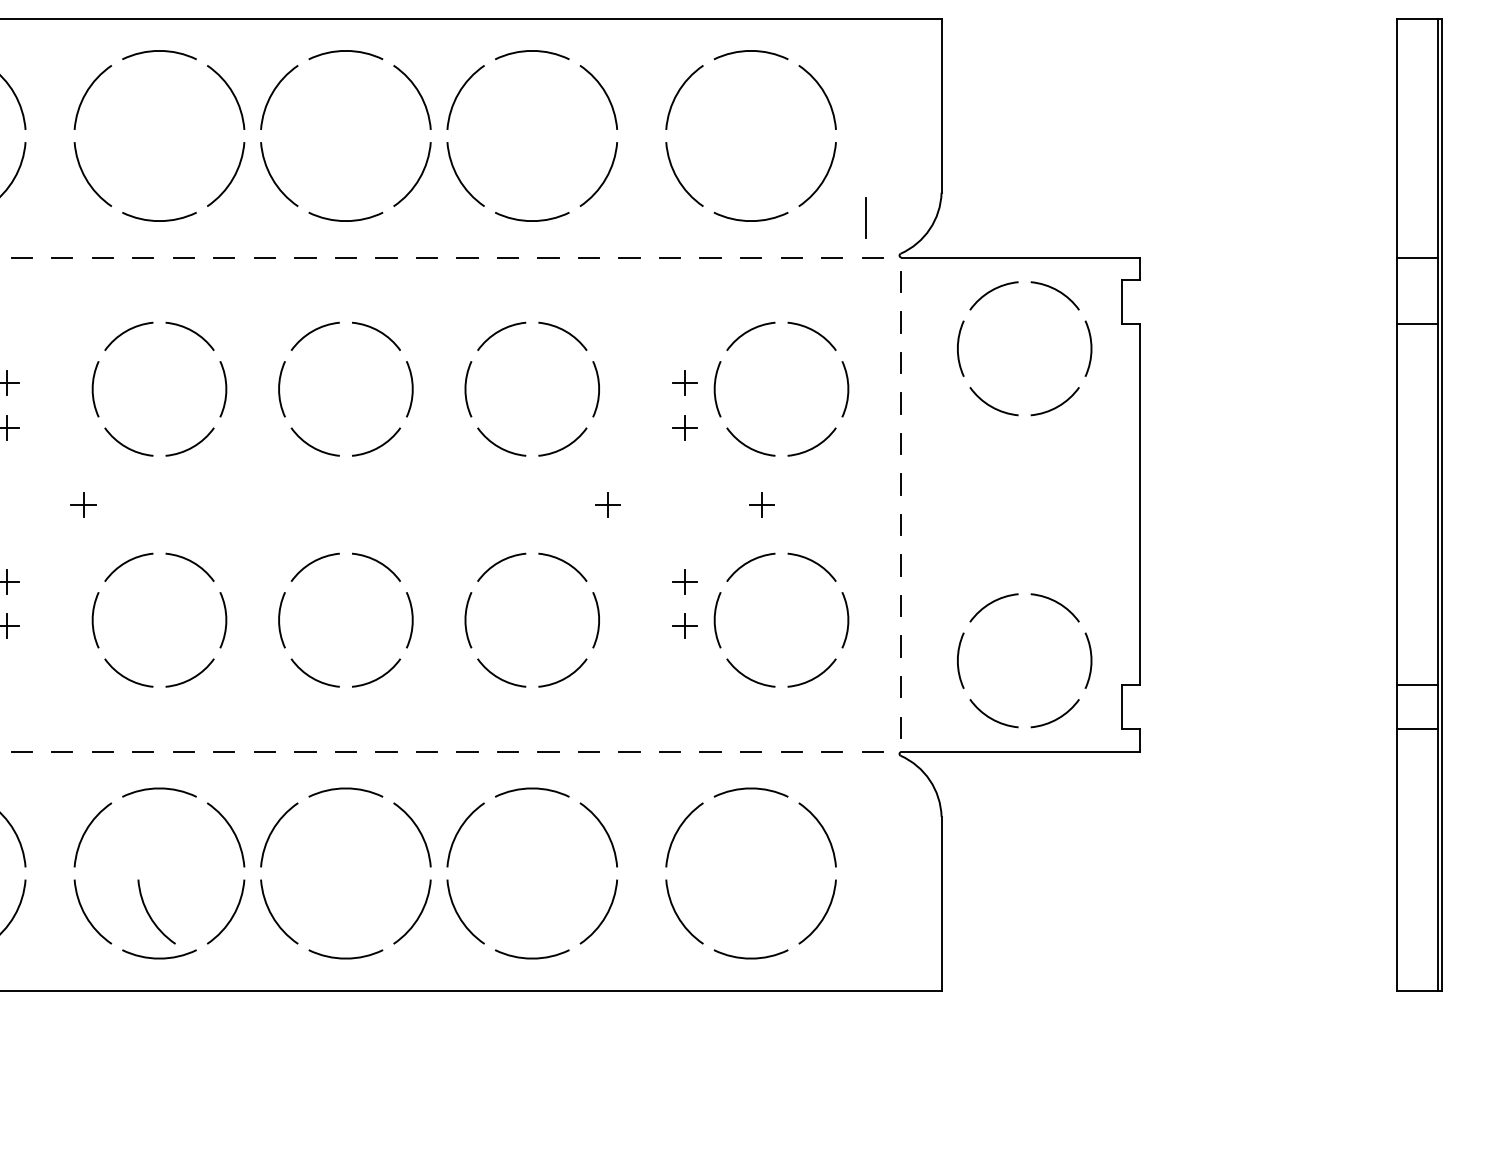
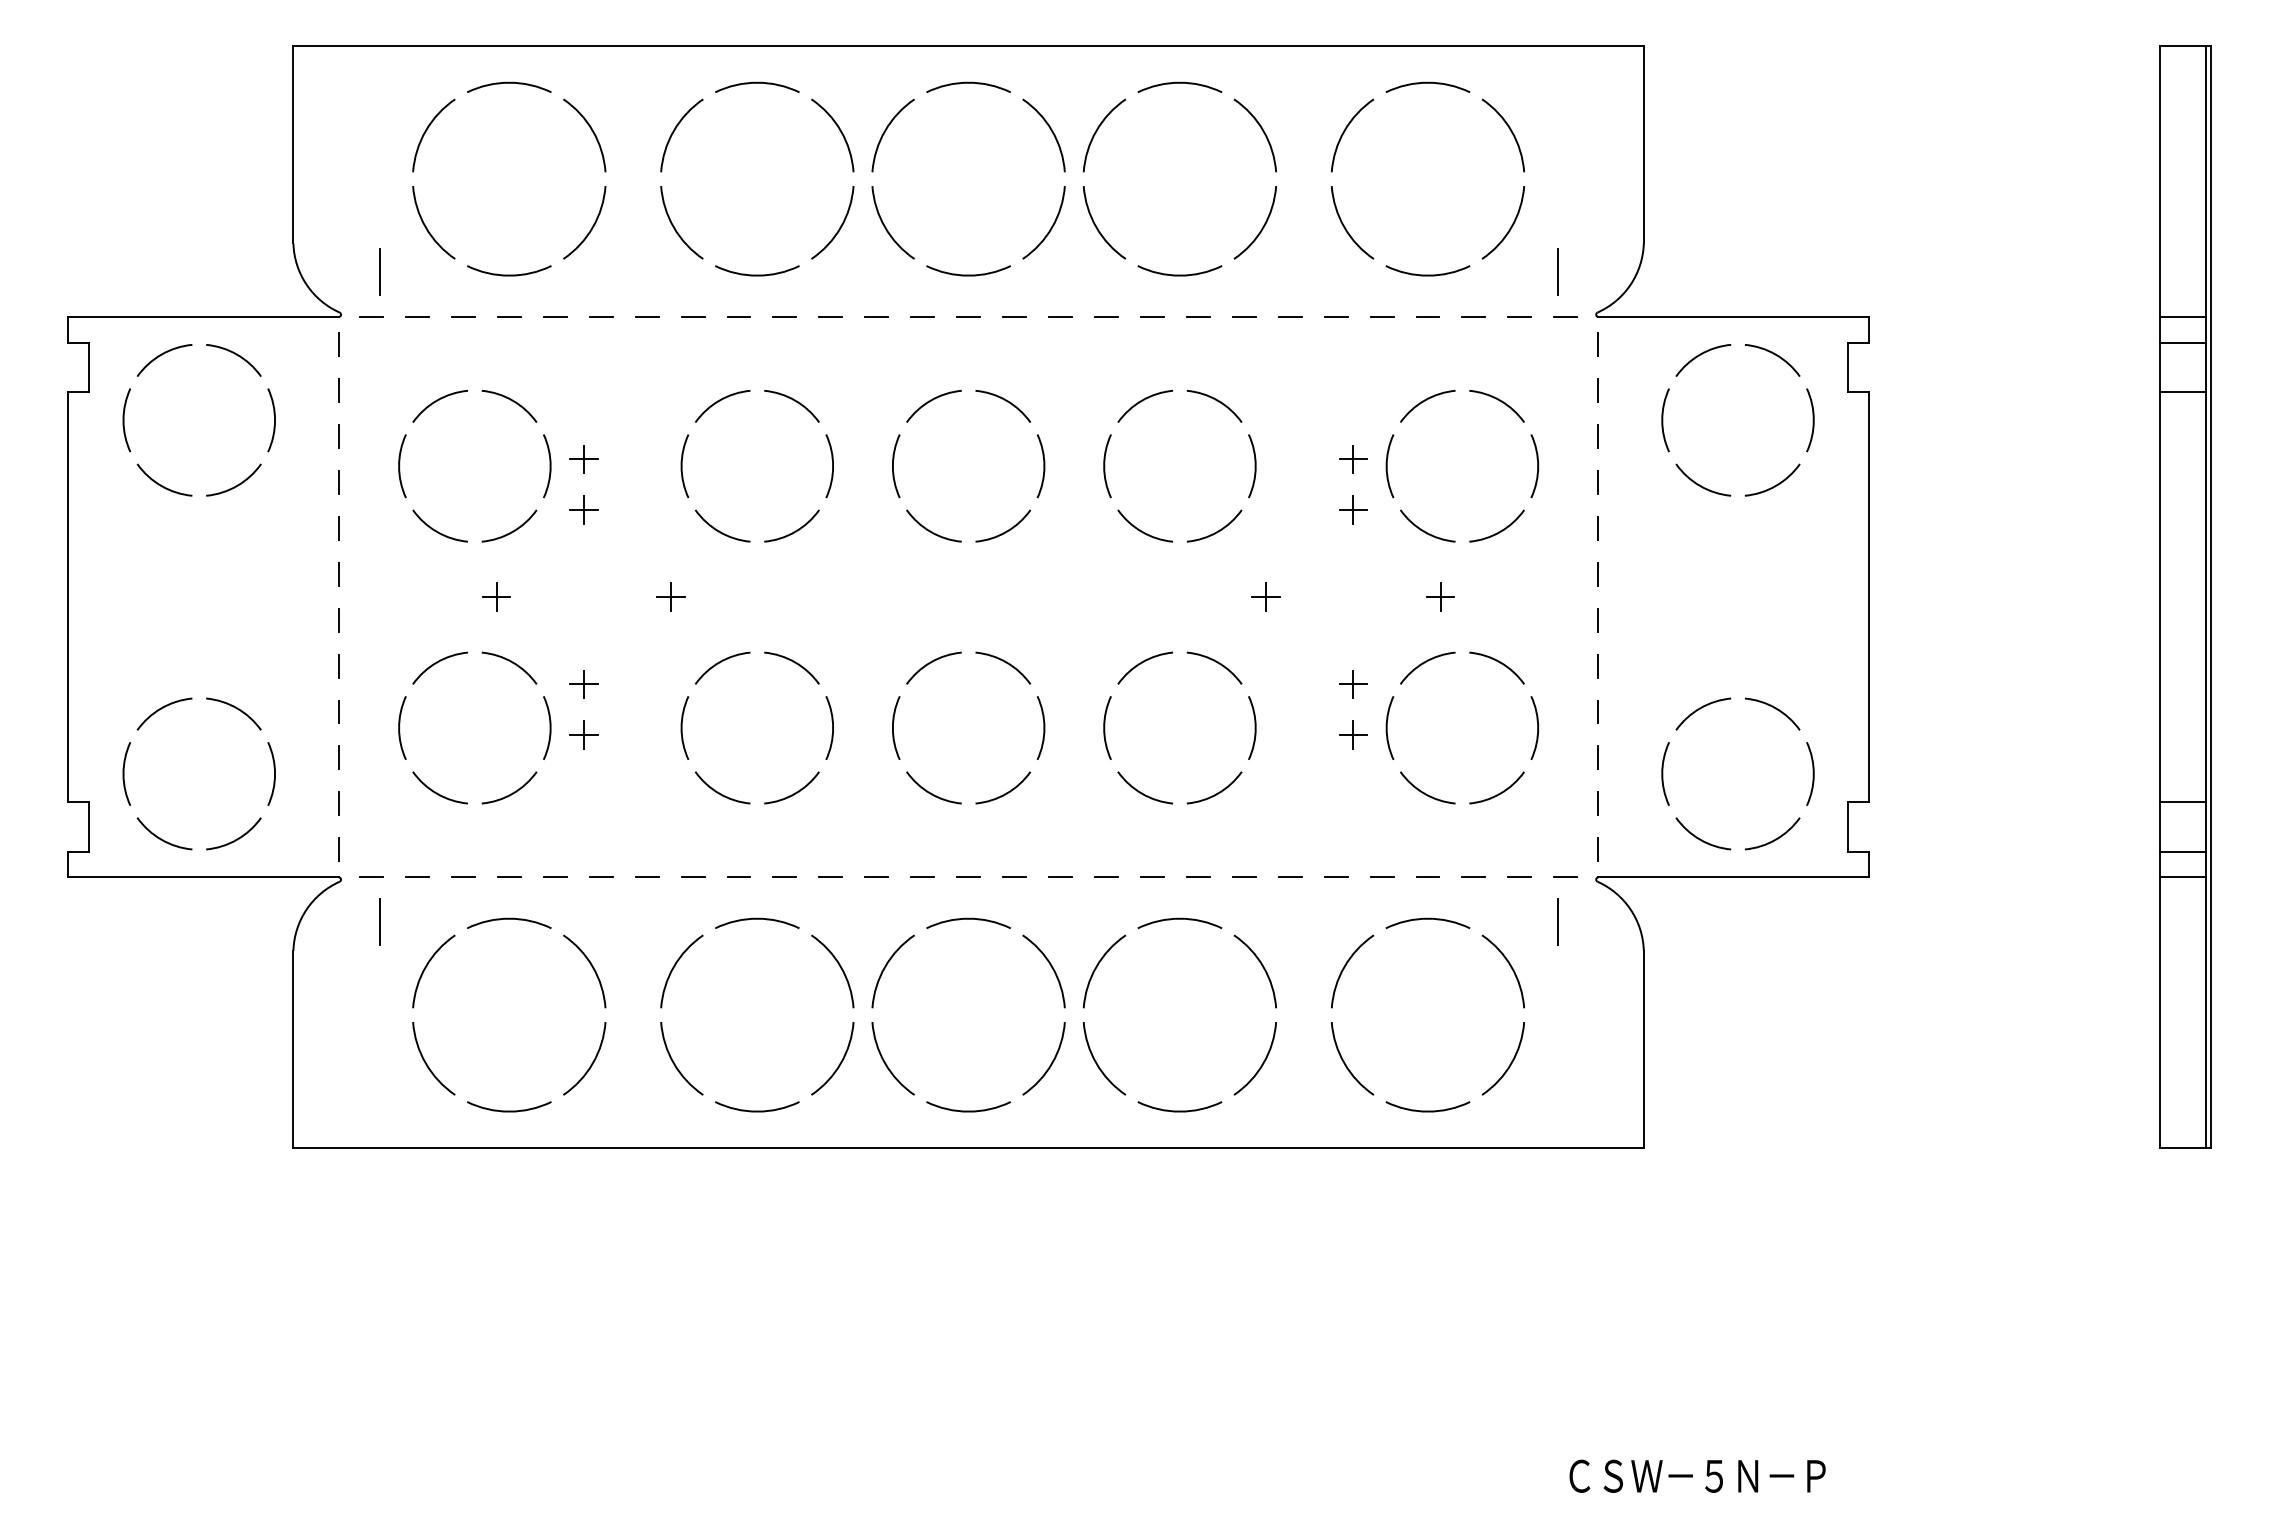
line: (1417, 280) -> (2183, 342), added
line: (1417, 752) -> (2183, 877), added
line: (865, 791) -> (1557, 922), added
arc: (149, 914) -> (746, 1061), removed

